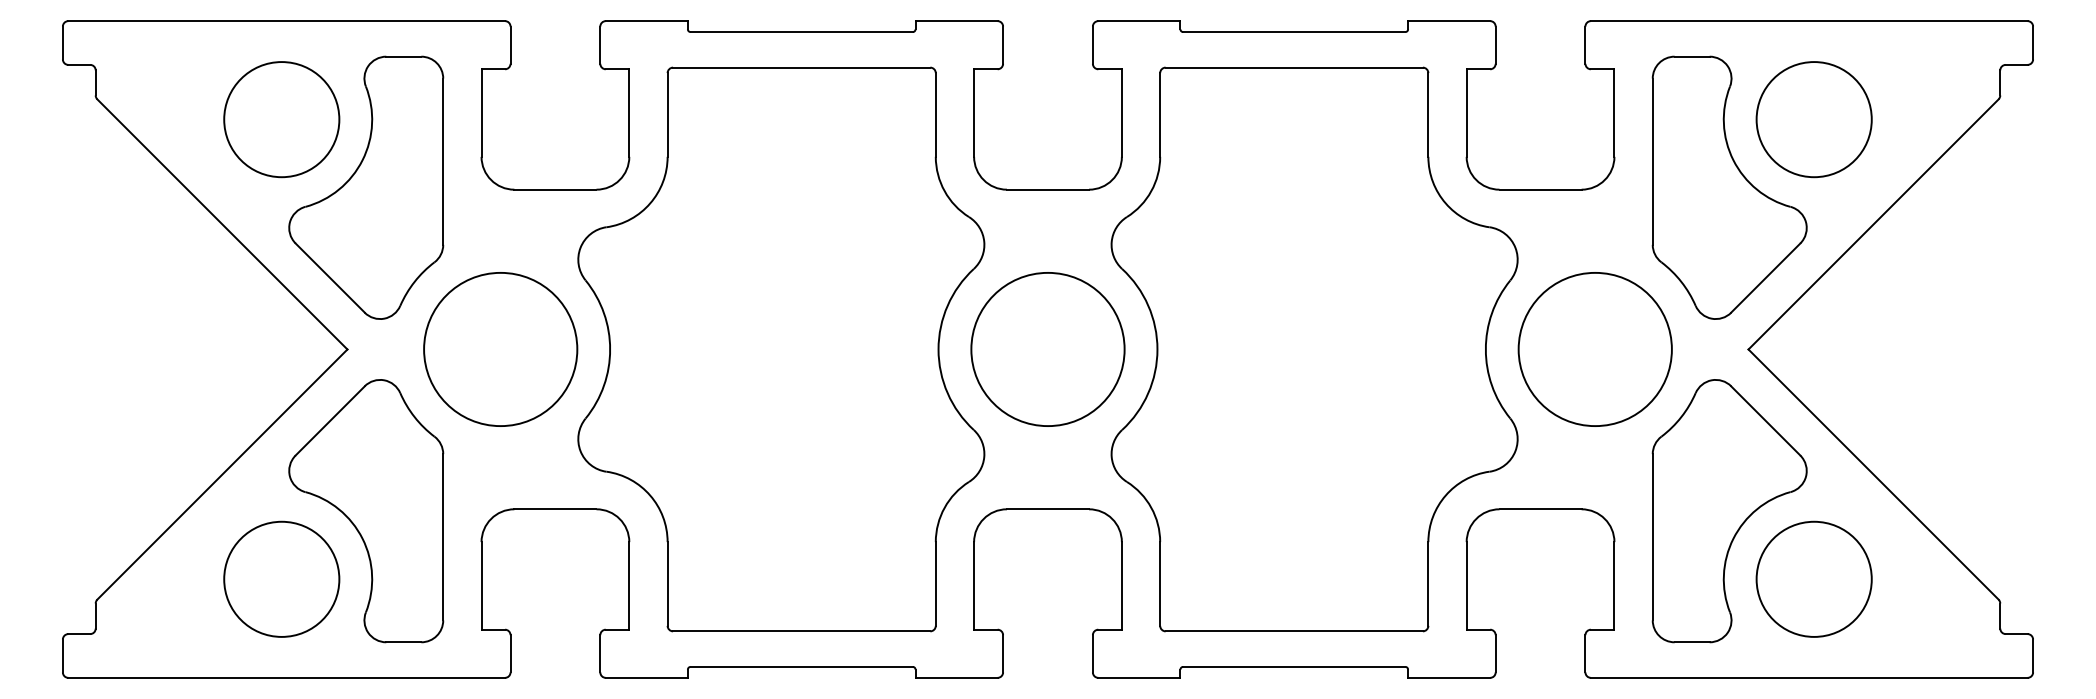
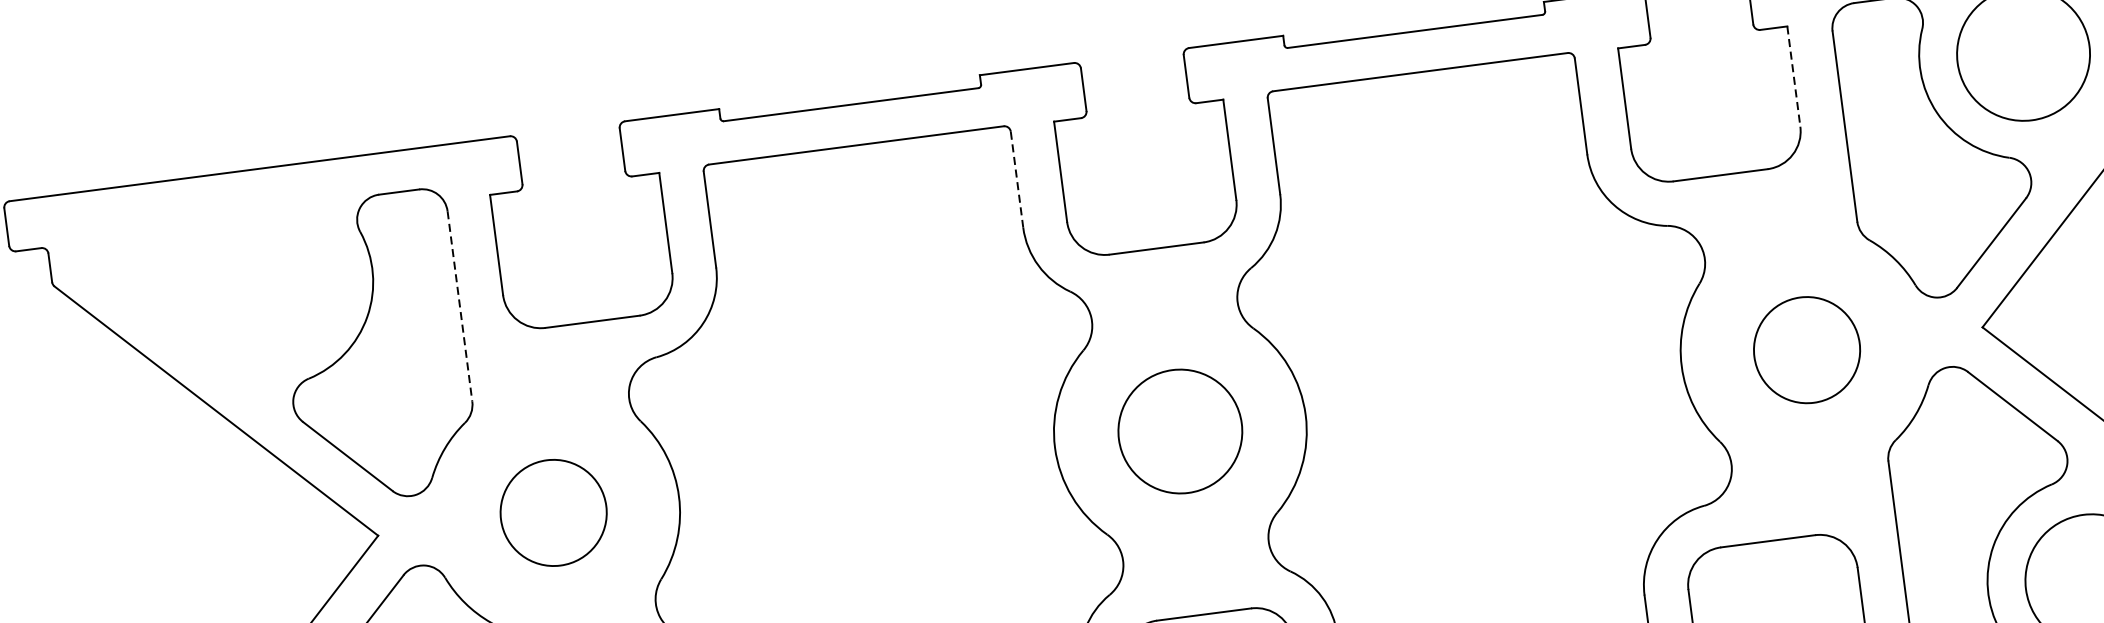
line: (1614, 113) -> (1793, 77), solid -> dashed
line: (935, 114) -> (1016, 179), solid -> dashed
circle: (281, 119) -> (268, 282), removed
line: (443, 162) -> (460, 307), solid -> dashed
circle: (500, 349) -> (553, 512), size x0.6
circle: (1047, 349) -> (1179, 431), size x0.7
circle: (1594, 349) -> (1806, 350), size x0.6

